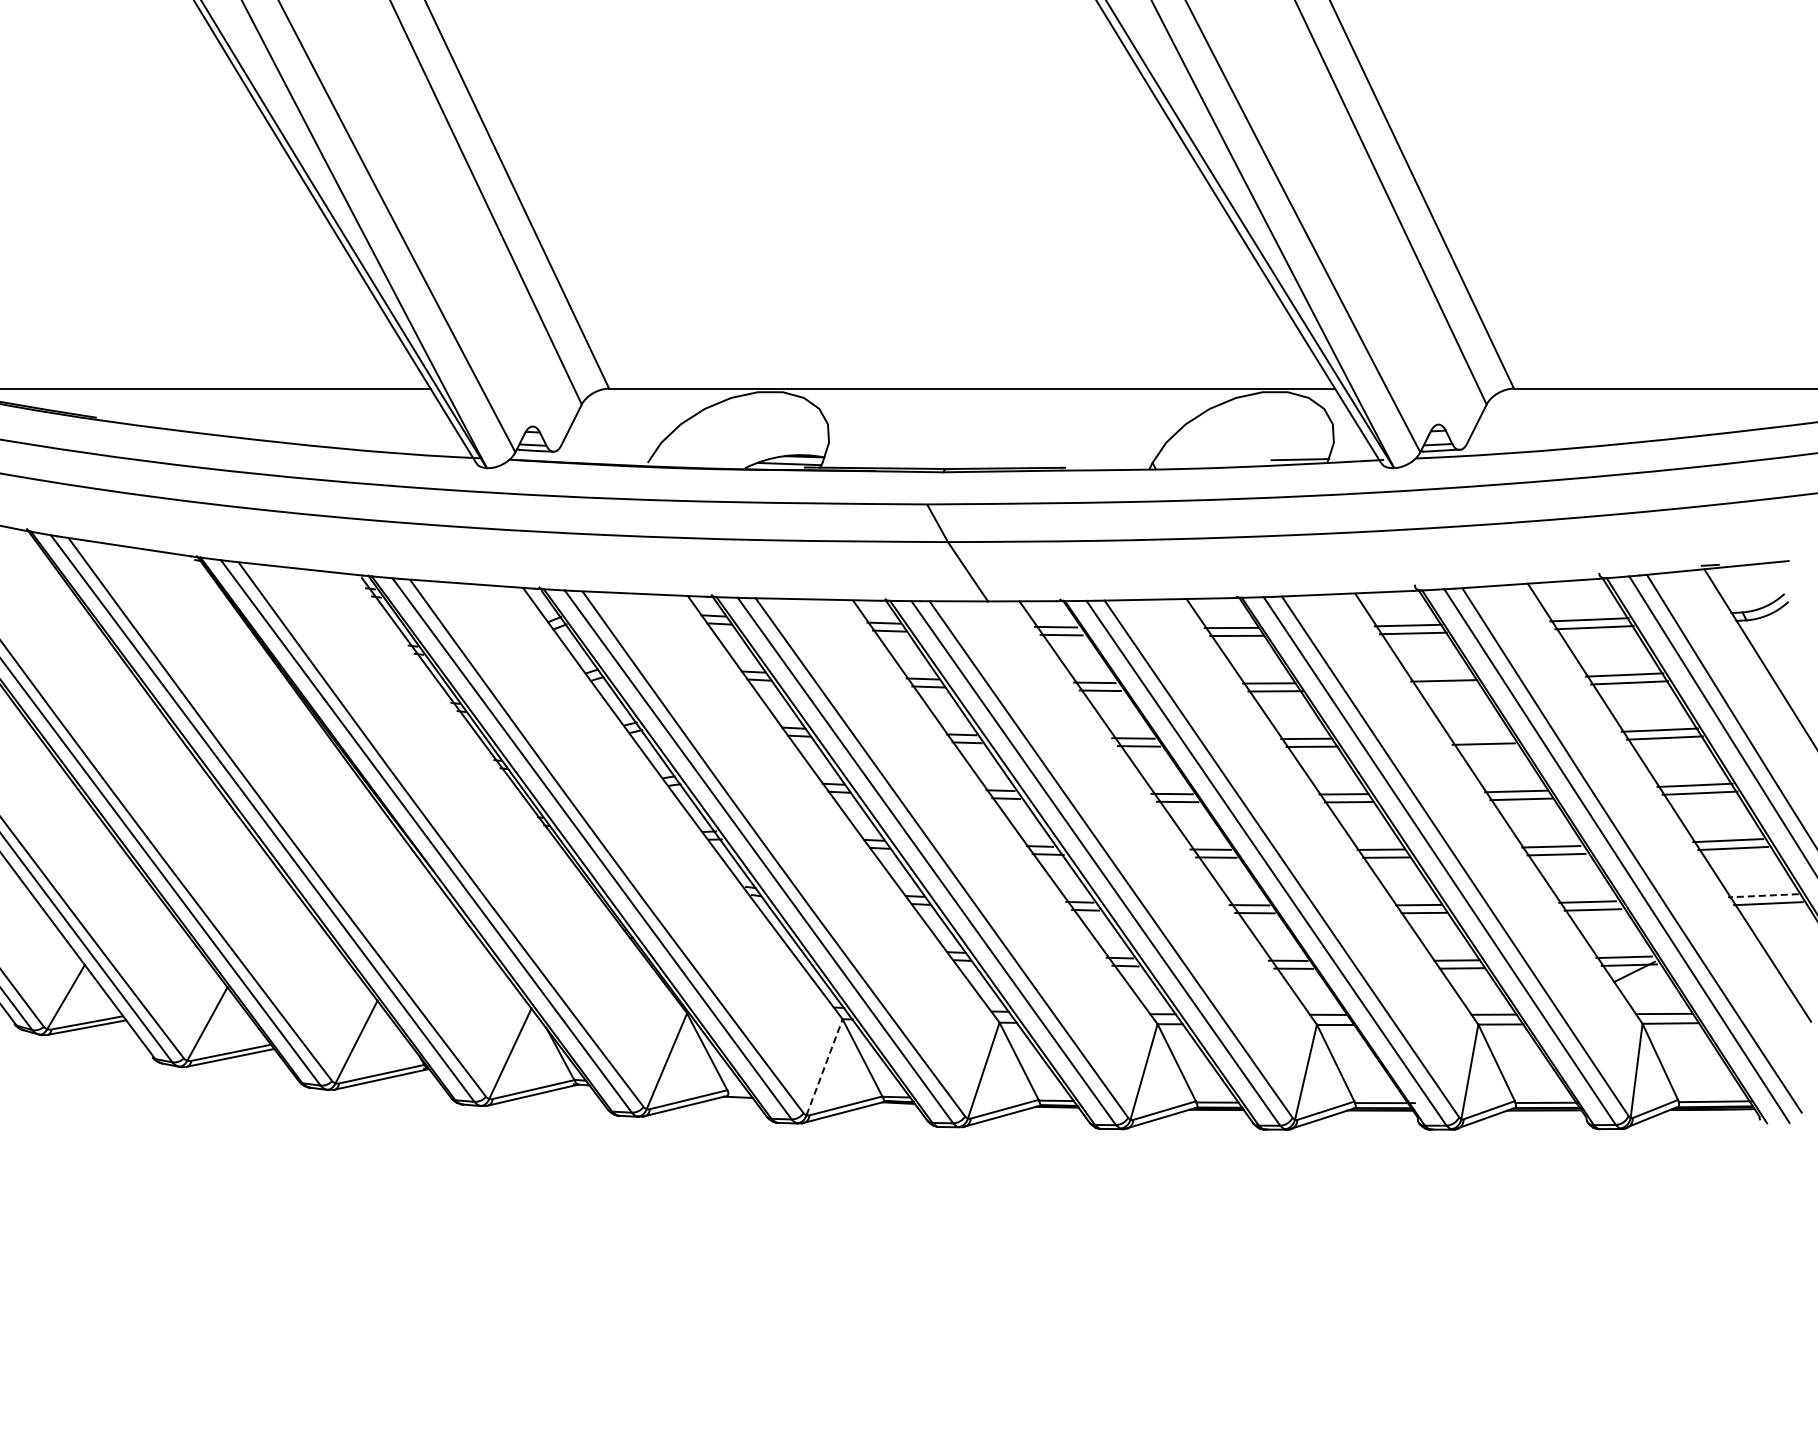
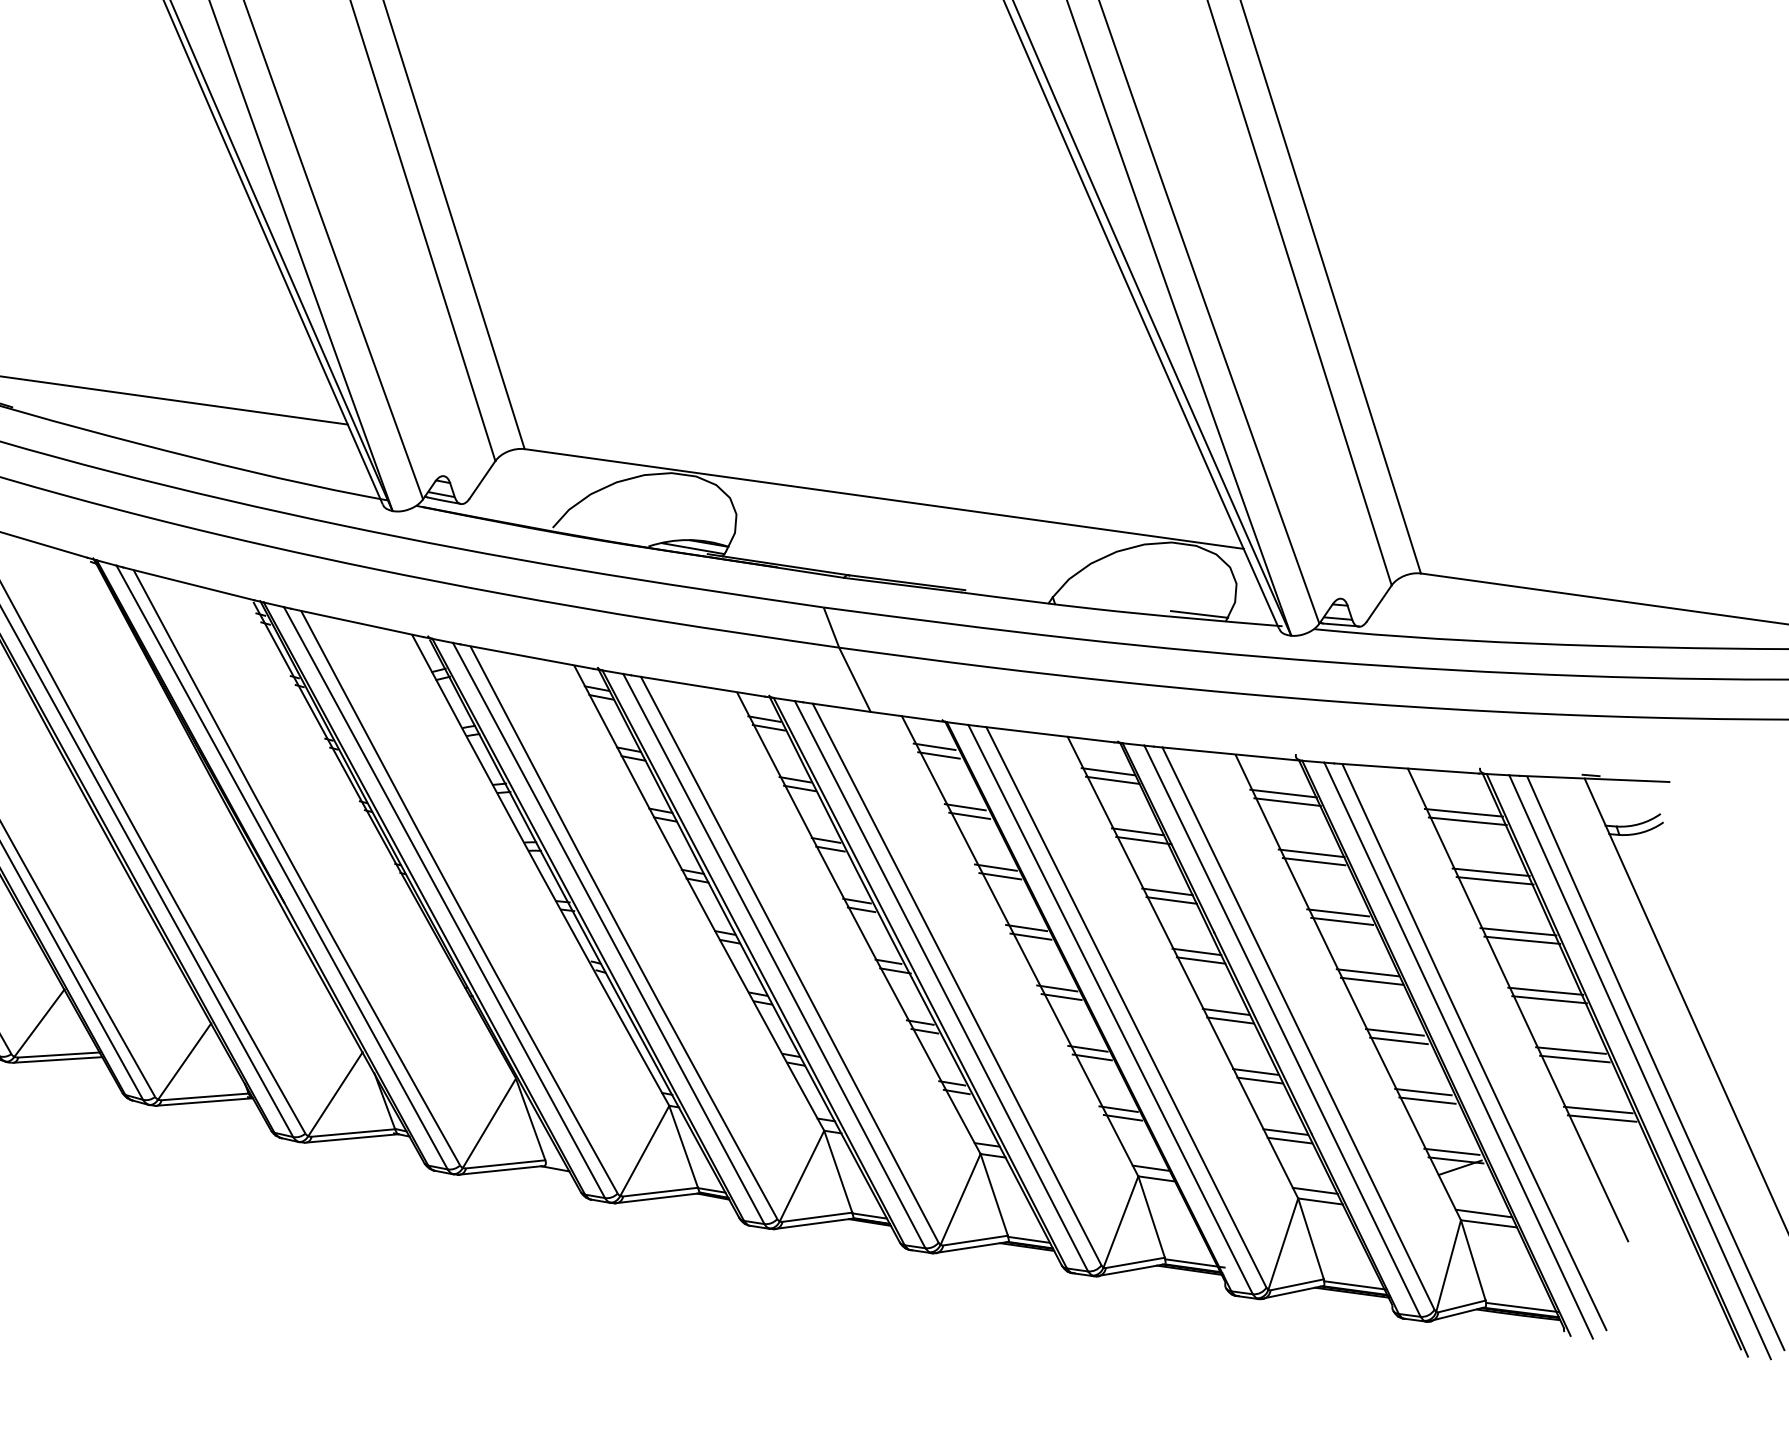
line: (1447, 688) -> (1313, 861), added
line: (1478, 735) -> (1338, 912), added
line: (1762, 895) -> (1597, 1109), dashed -> solid
line: (824, 1067) -> (644, 1151), dashed -> solid

